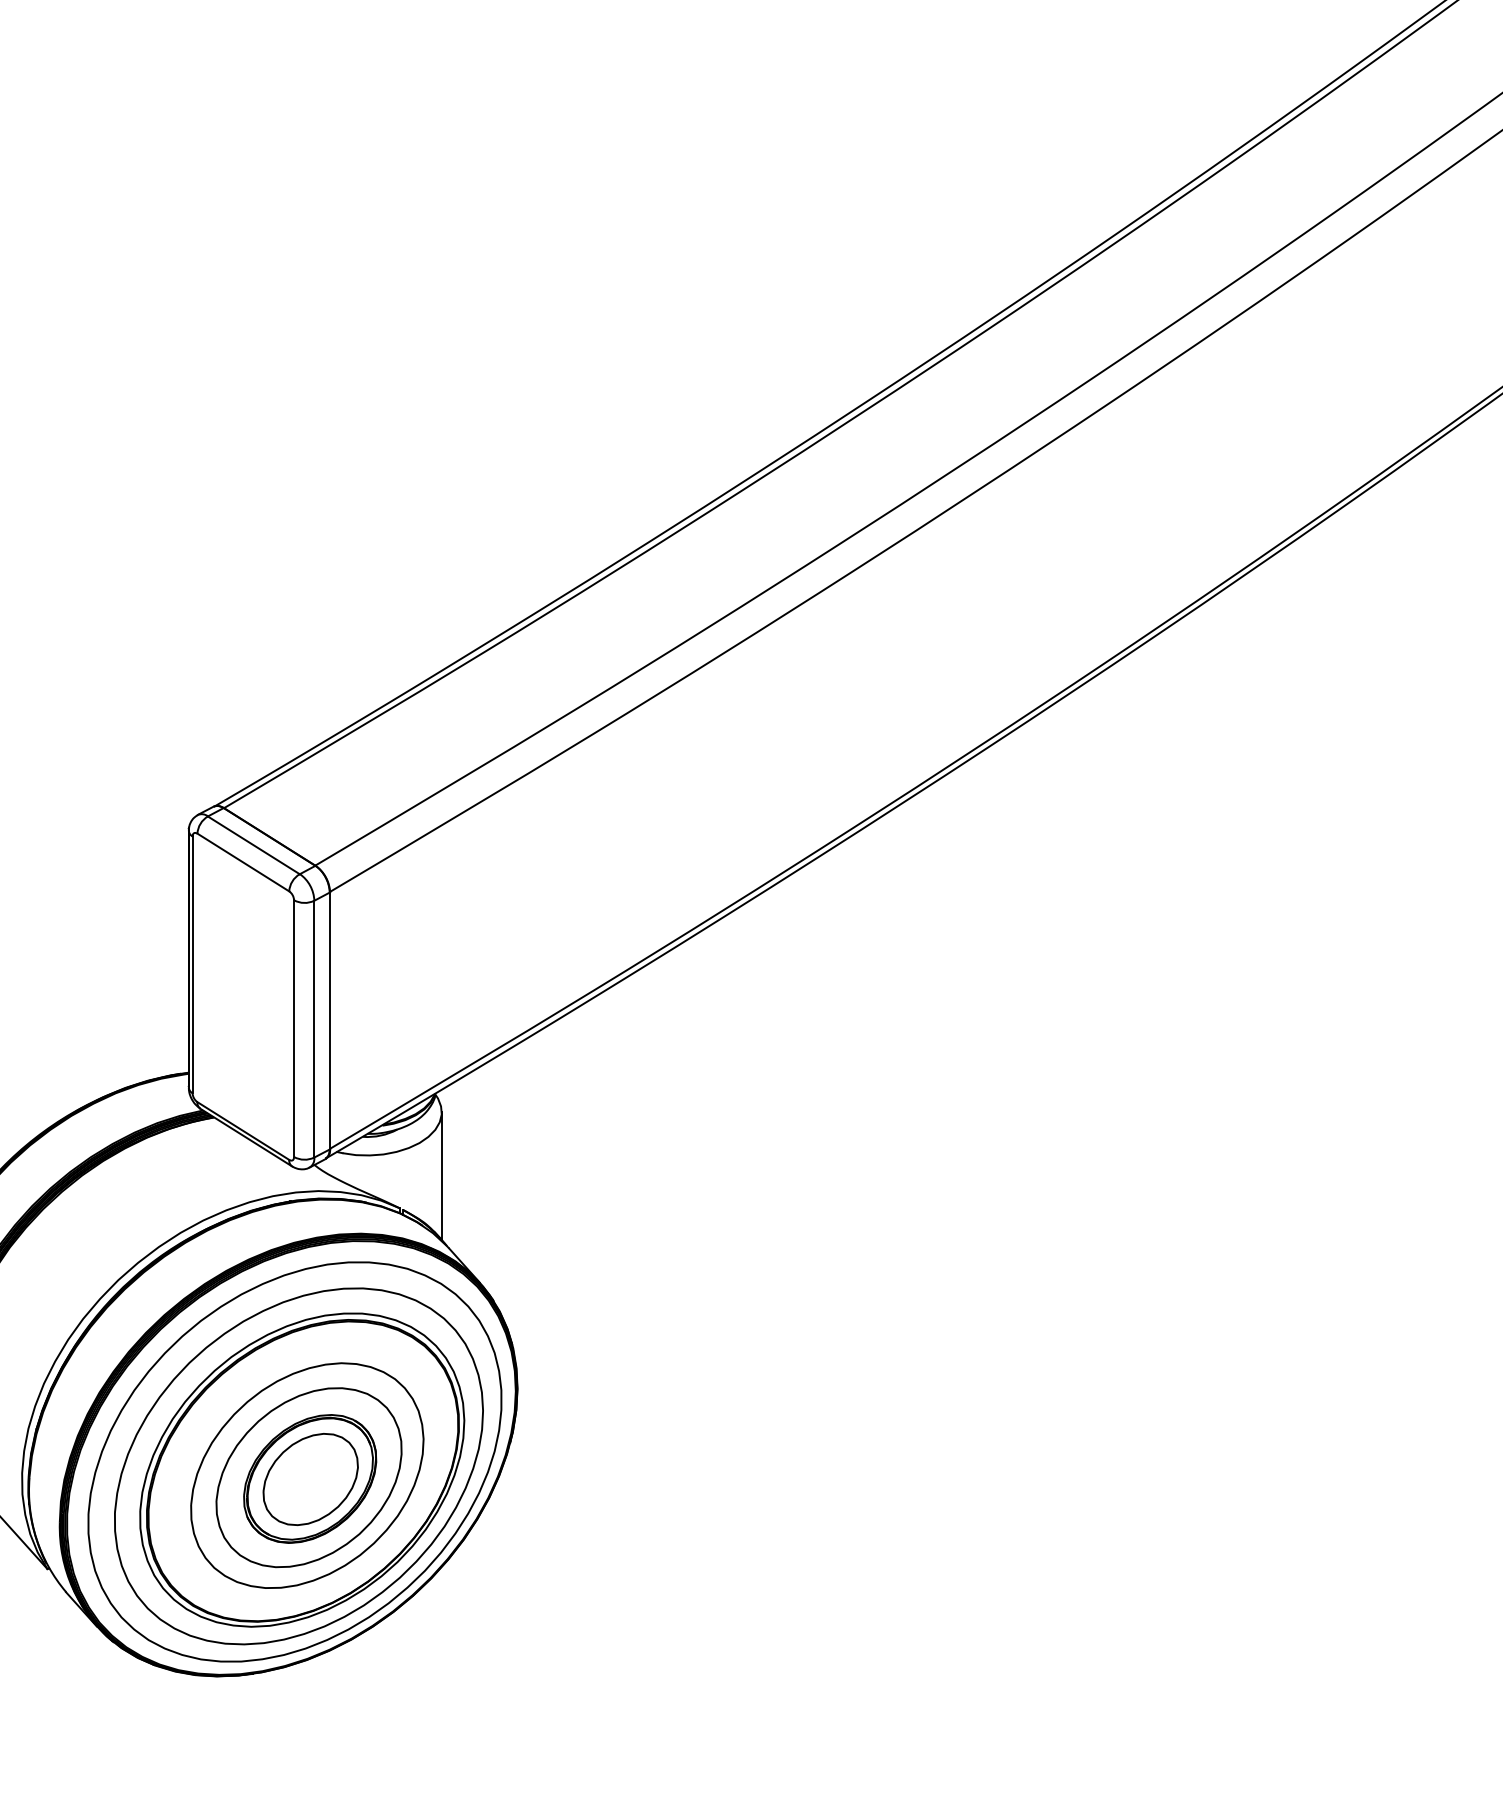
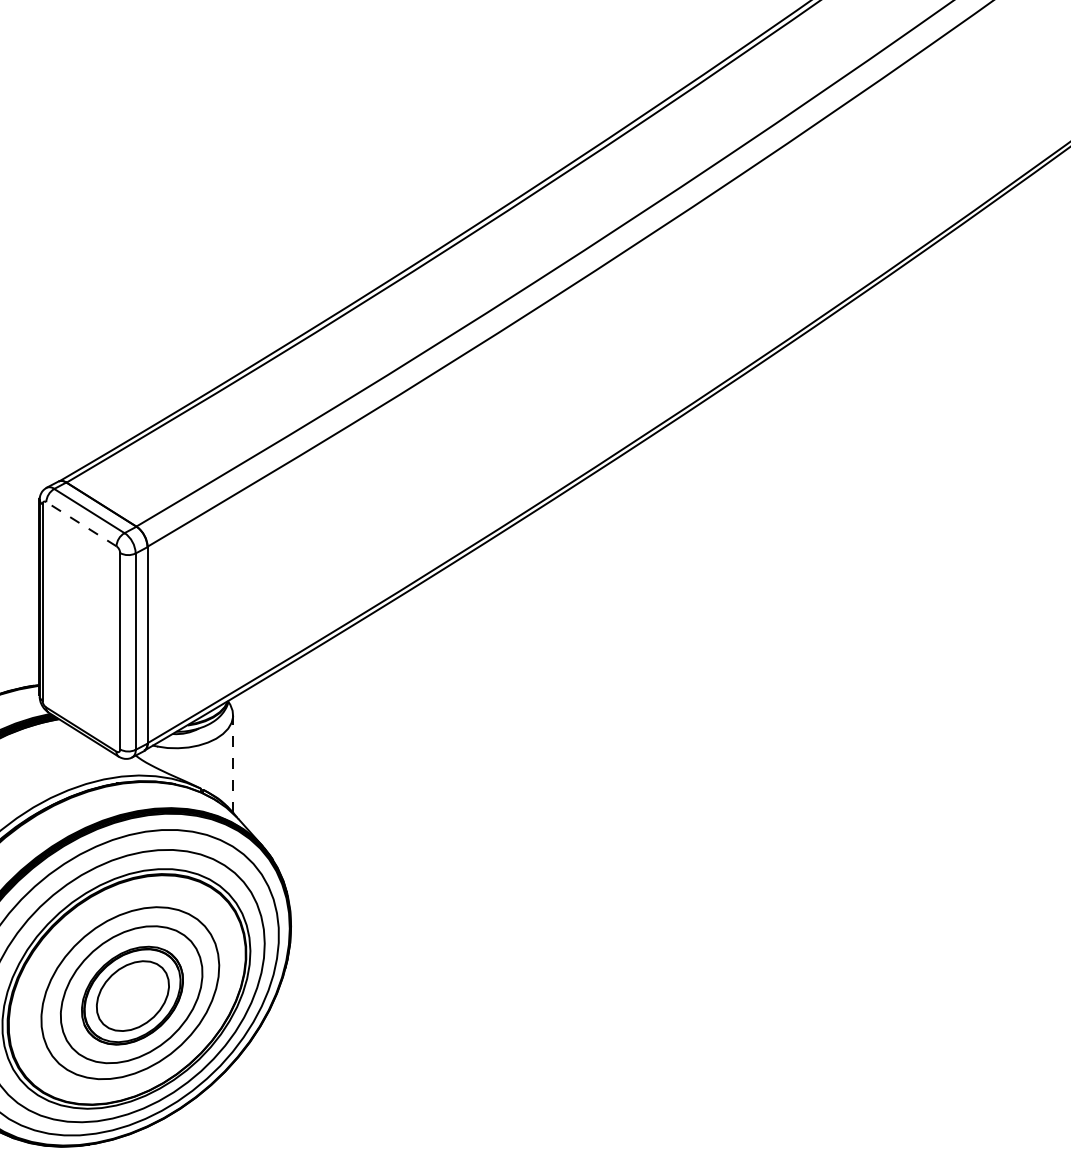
line: (242, 862) -> (80, 524), solid -> dashed
line: (441, 1176) -> (232, 764), solid -> dashed

